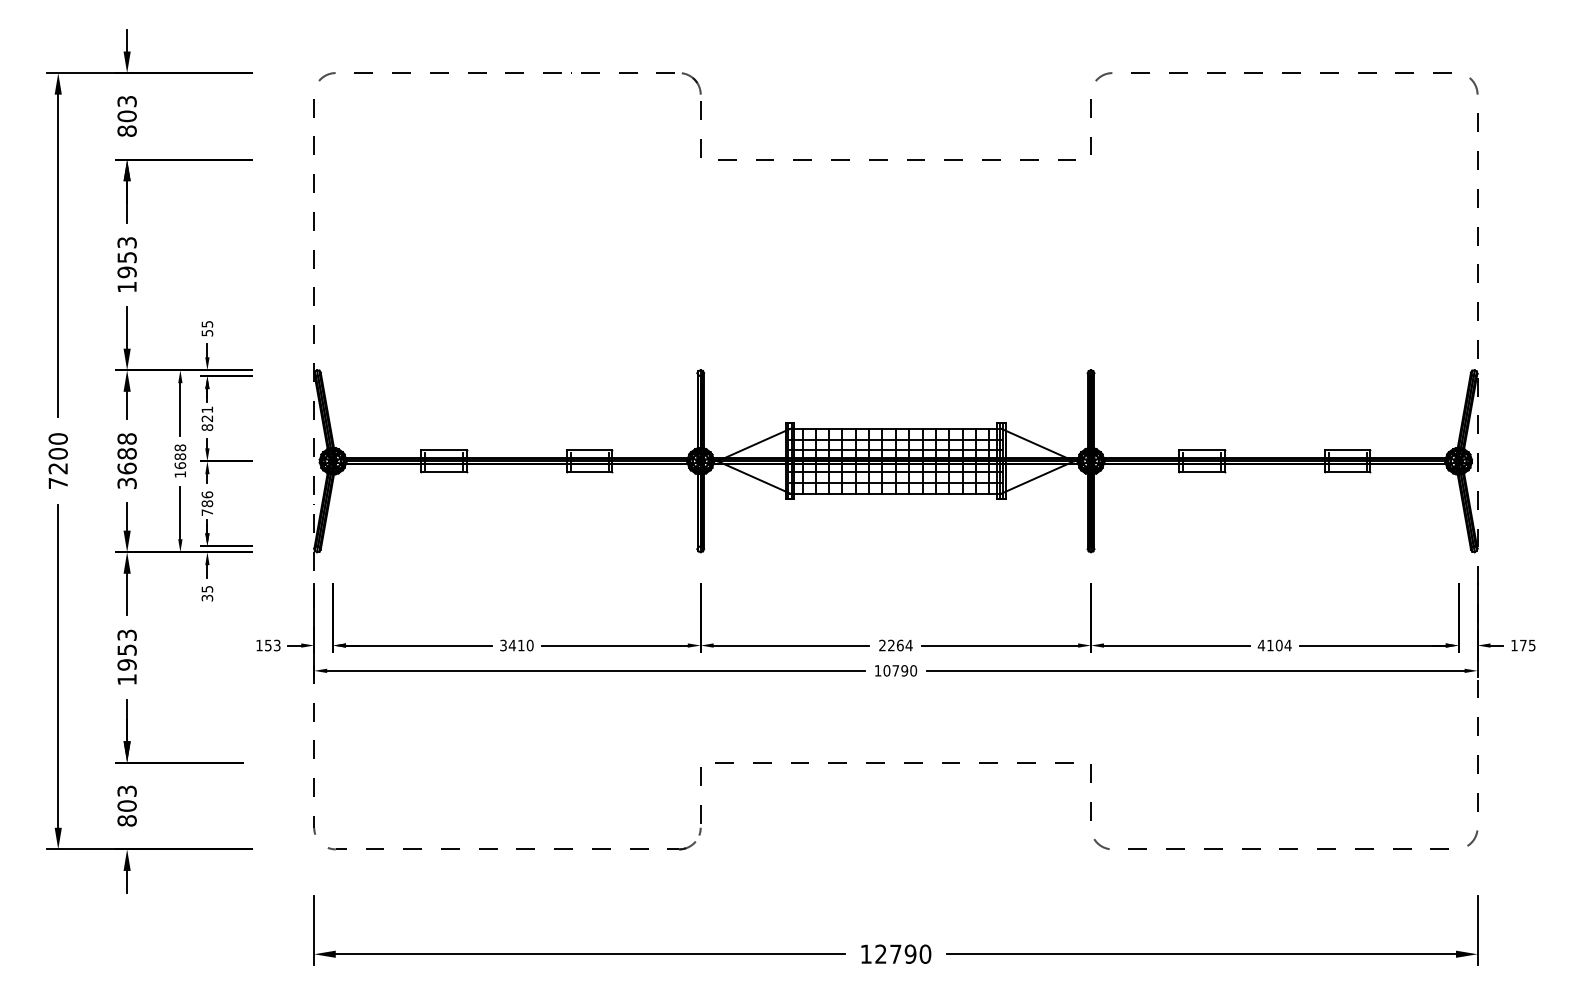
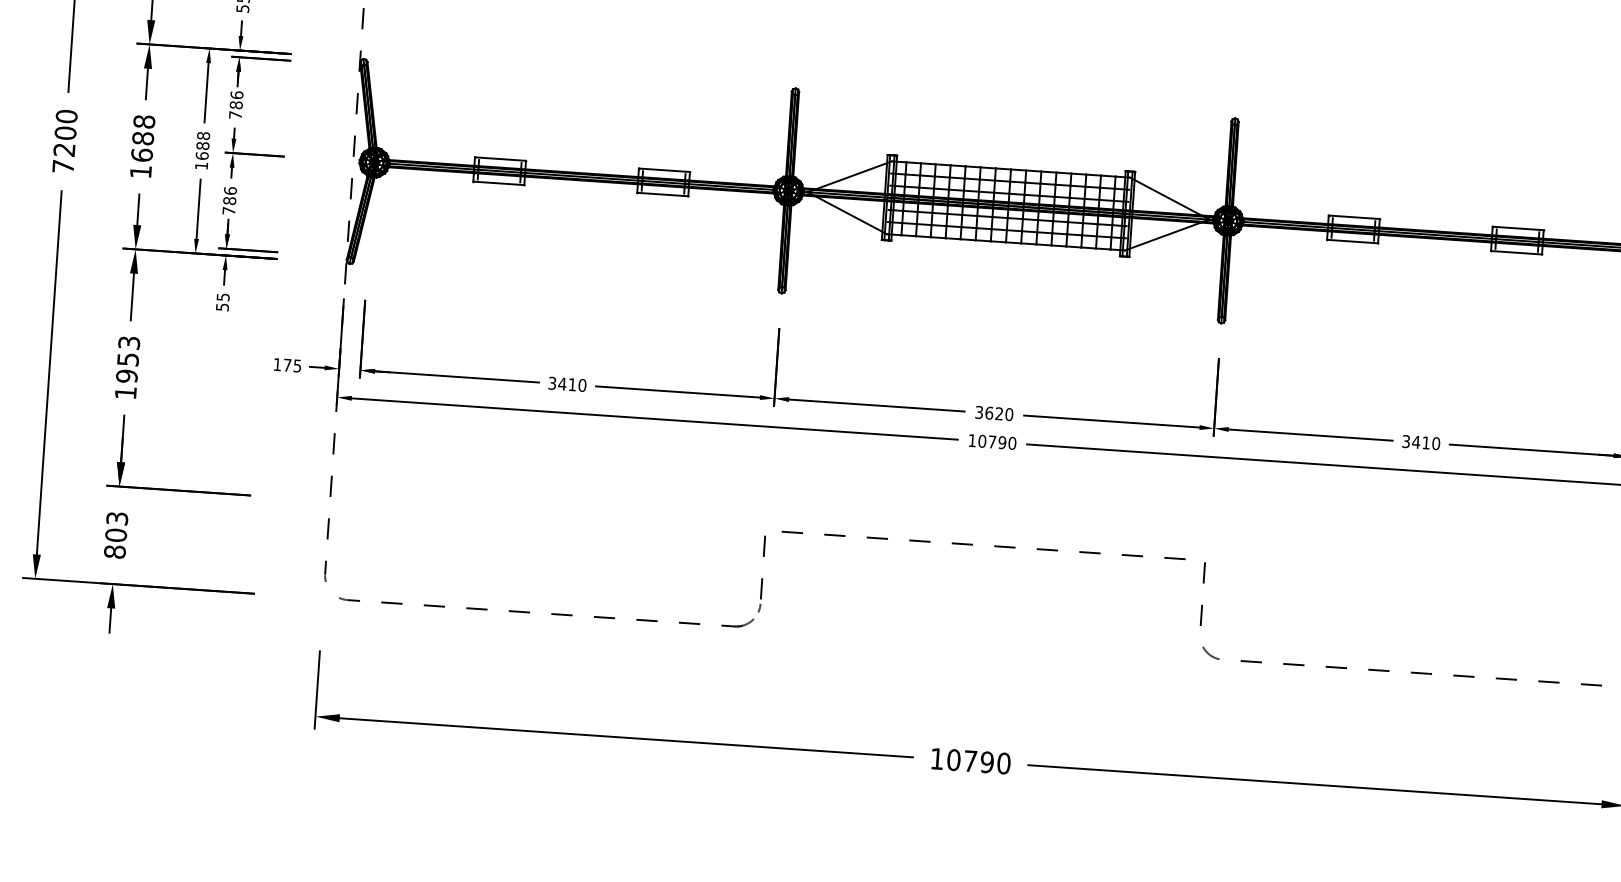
text: (207, 418) -> (236, 104), 821 -> 786
text: (126, 483) -> (140, 171), 3688 -> 1688
text: (206, 598) -> (221, 307), 35 -> 55
text: (272, 645) -> (292, 365), 153 -> 175
text: (895, 645) -> (993, 413), 2264 -> 3620
text: (1274, 645) -> (1420, 442), 4104 -> 3410
text: (880, 953) -> (953, 759), 12790 -> 10790

